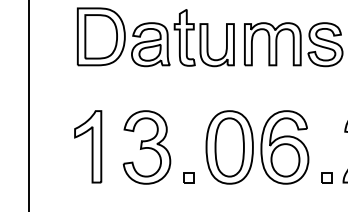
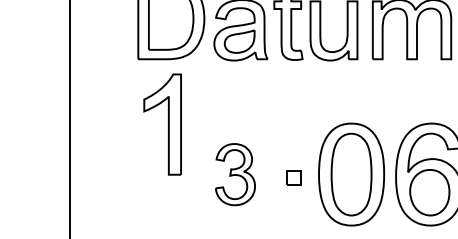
part: (88, 146) -> (163, 124), moved
part: (146, 147) -> (234, 174), size x0.6
part: (188, 177) -> (293, 177), moved

